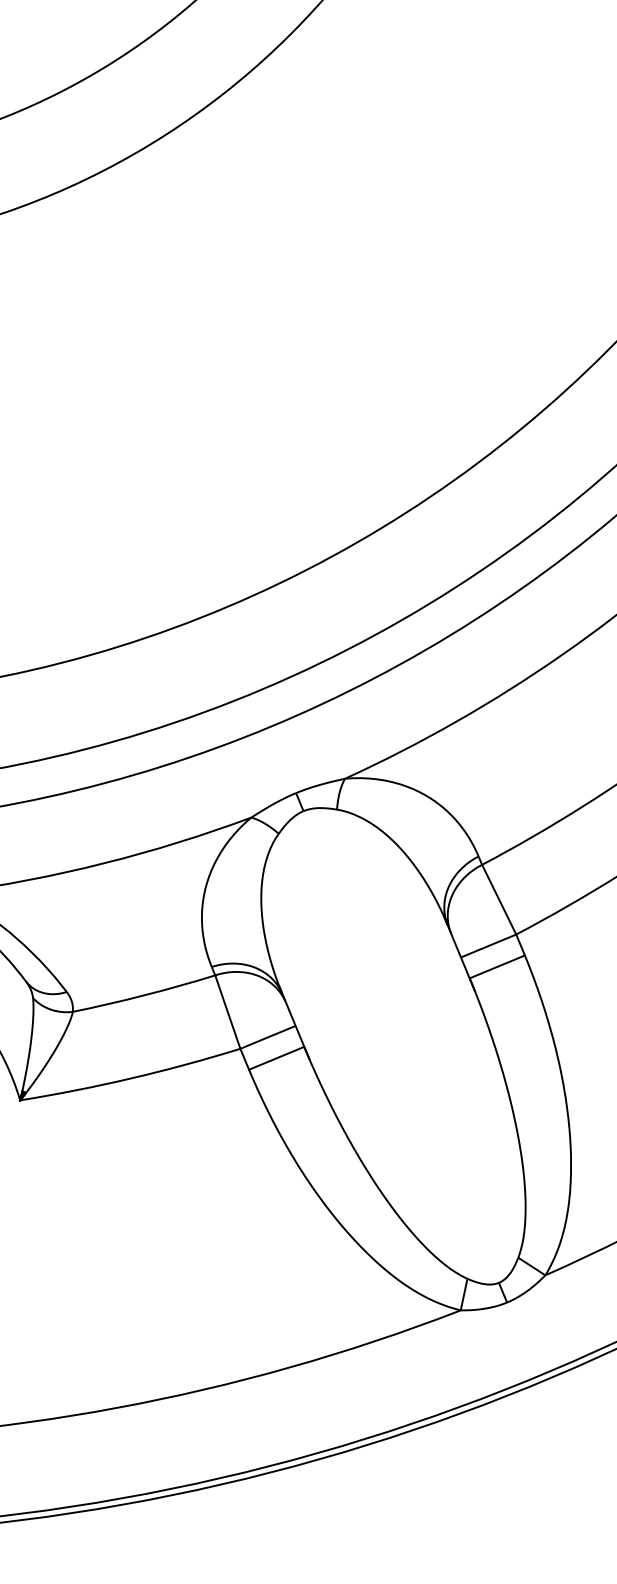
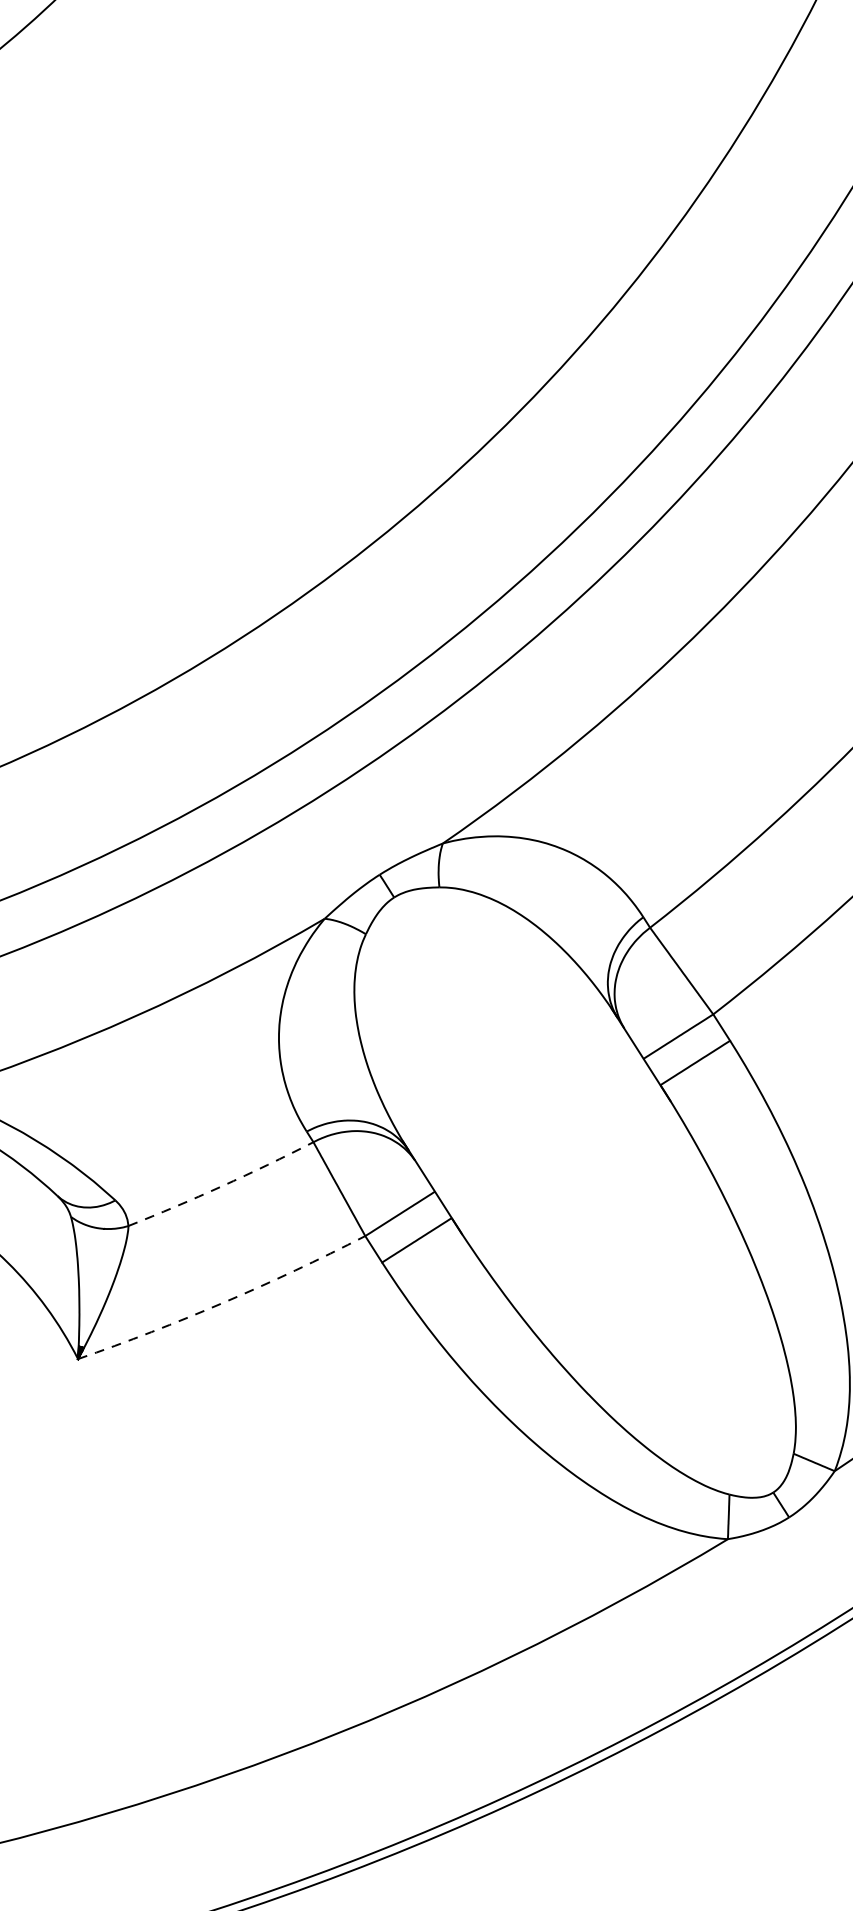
arc: (144, 995) -> (221, 1186), solid -> dashed
arc: (131, 1078) -> (224, 1302), solid -> dashed

